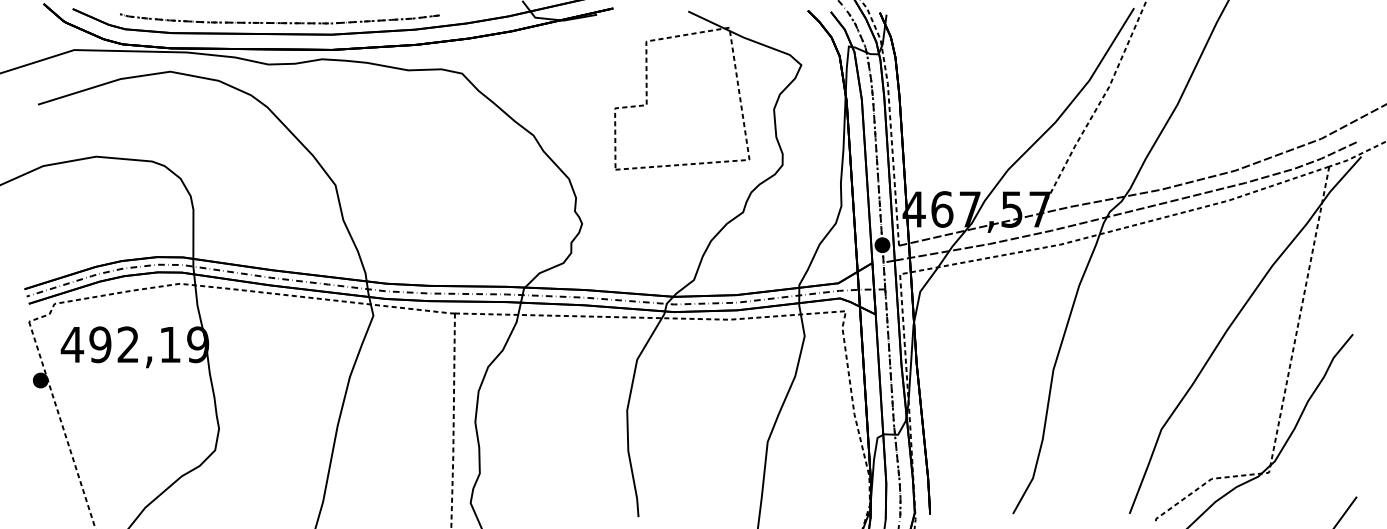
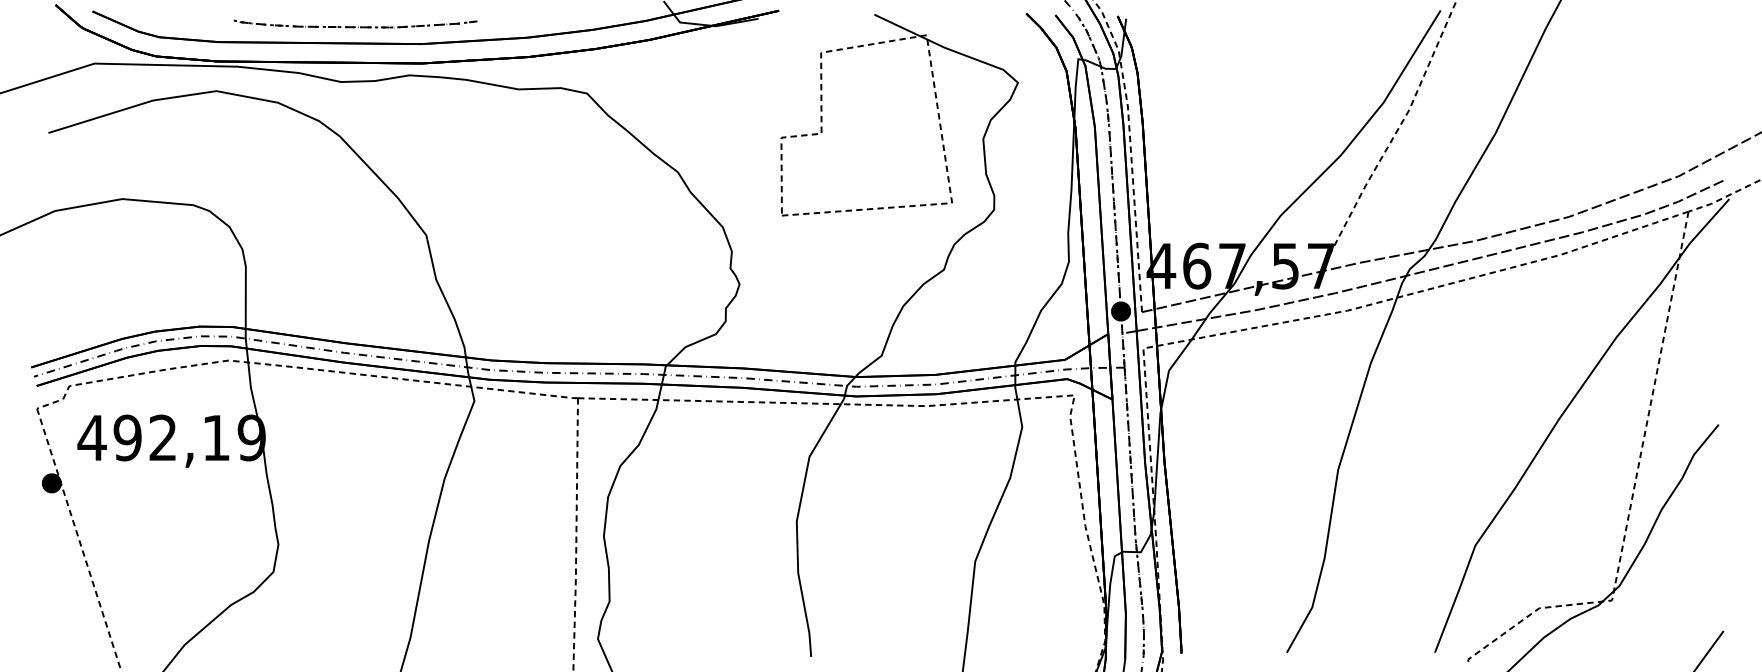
part: (279, 18) -> (355, 23), size x0.6

